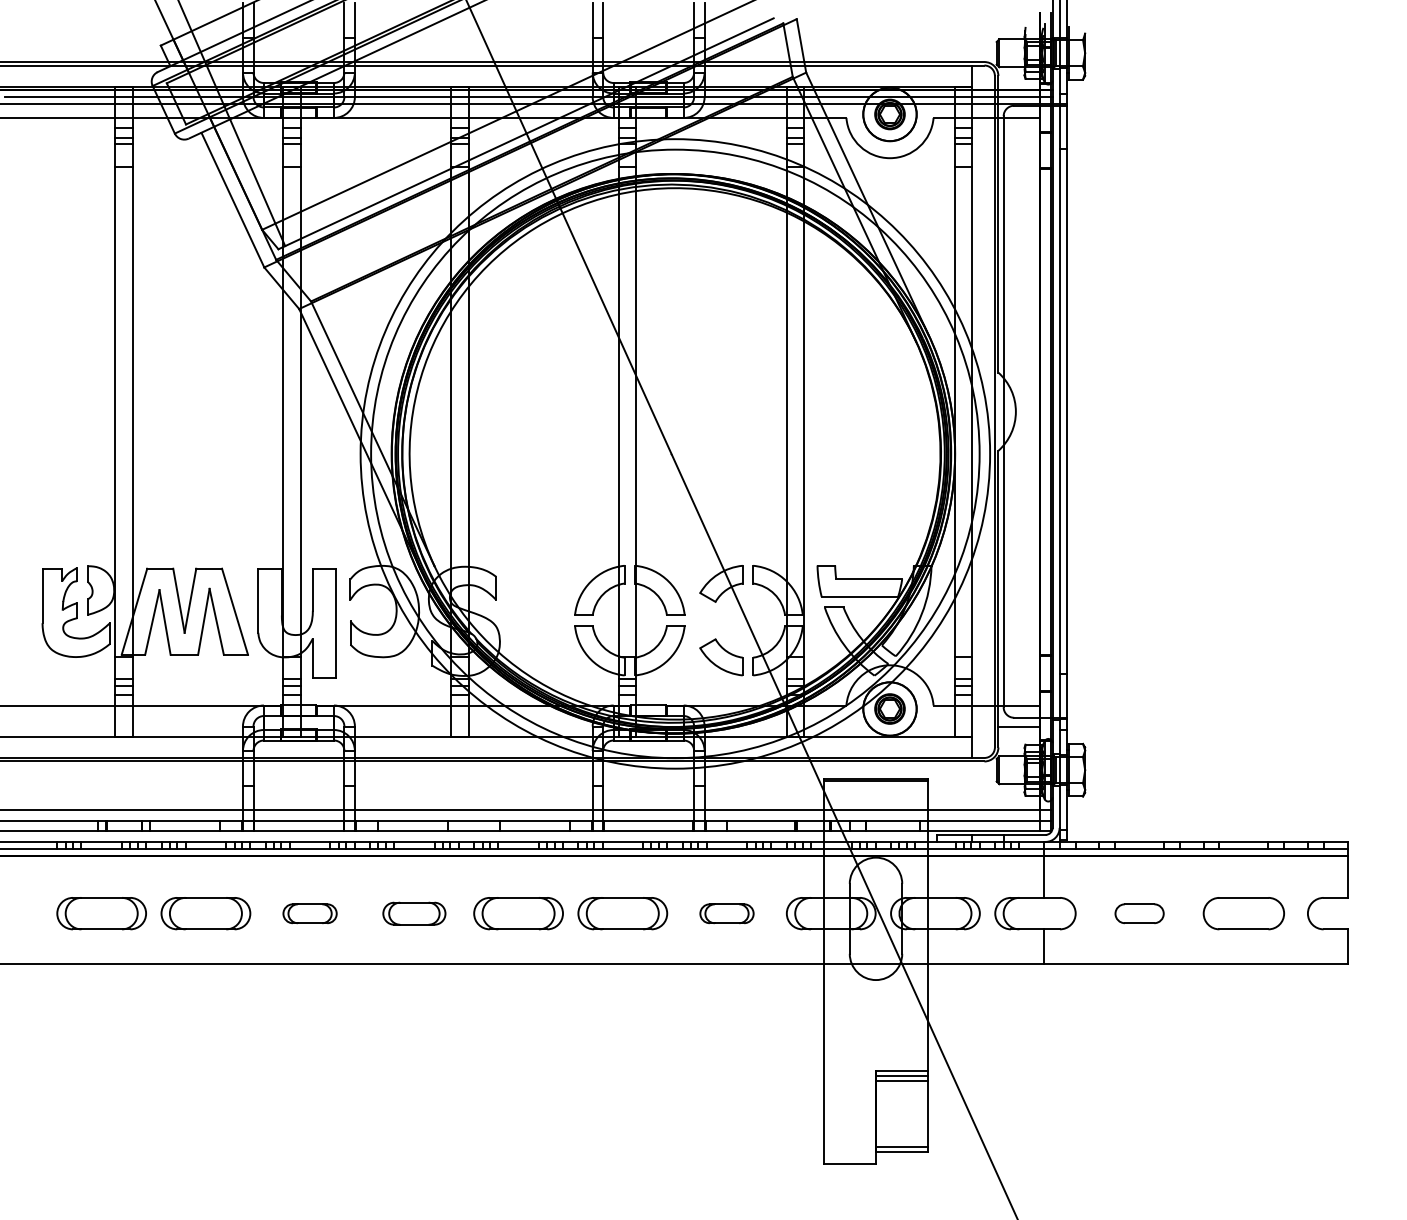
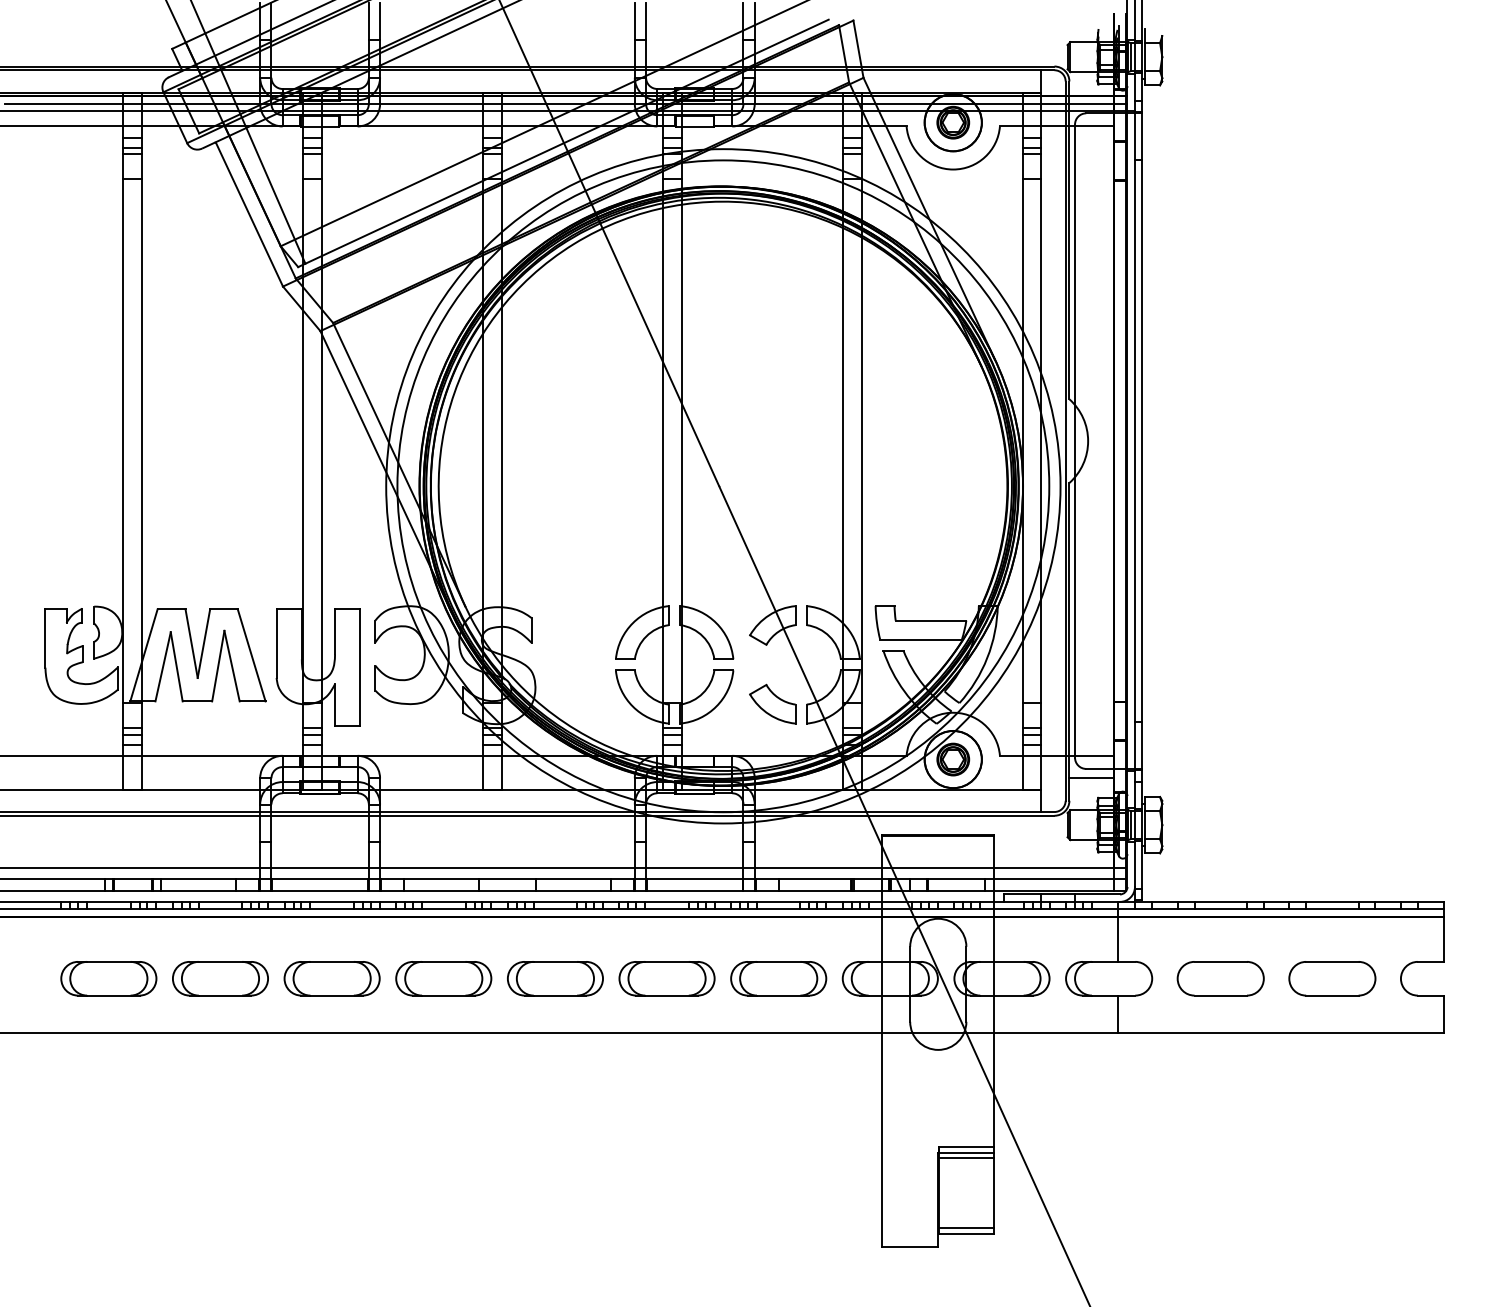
part: (309, 913) -> (331, 978), size x1.67
part: (414, 913) -> (443, 978), size x1.43
part: (726, 913) -> (778, 978), size x1.67
part: (1139, 913) -> (1220, 978), size x1.67

